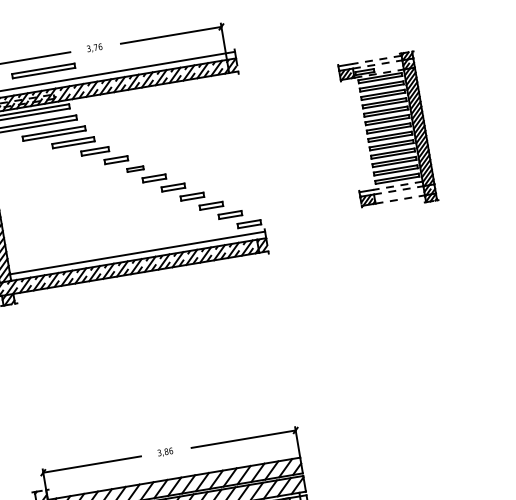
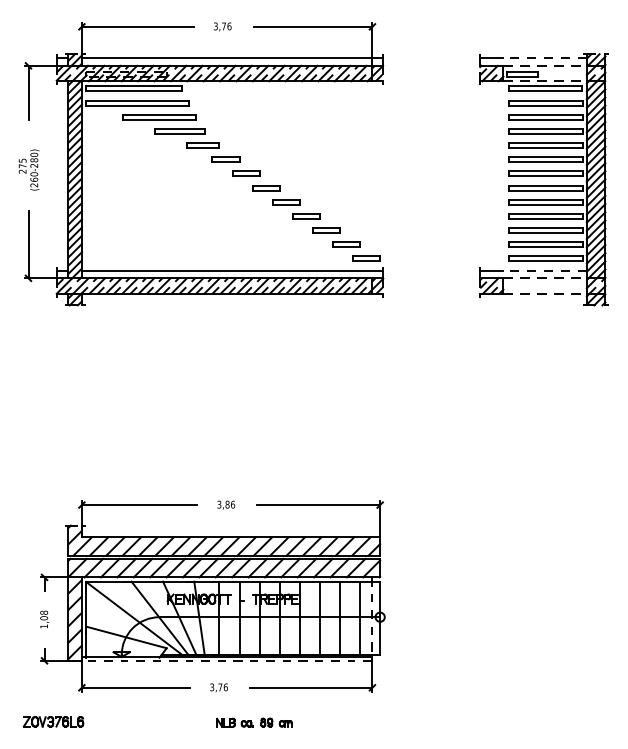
part: (43, 71) -> (159, 43), removed
part: (387, 131) -> (543, 179), size x1.43
part: (135, 168) -> (246, 173), size x1.43

